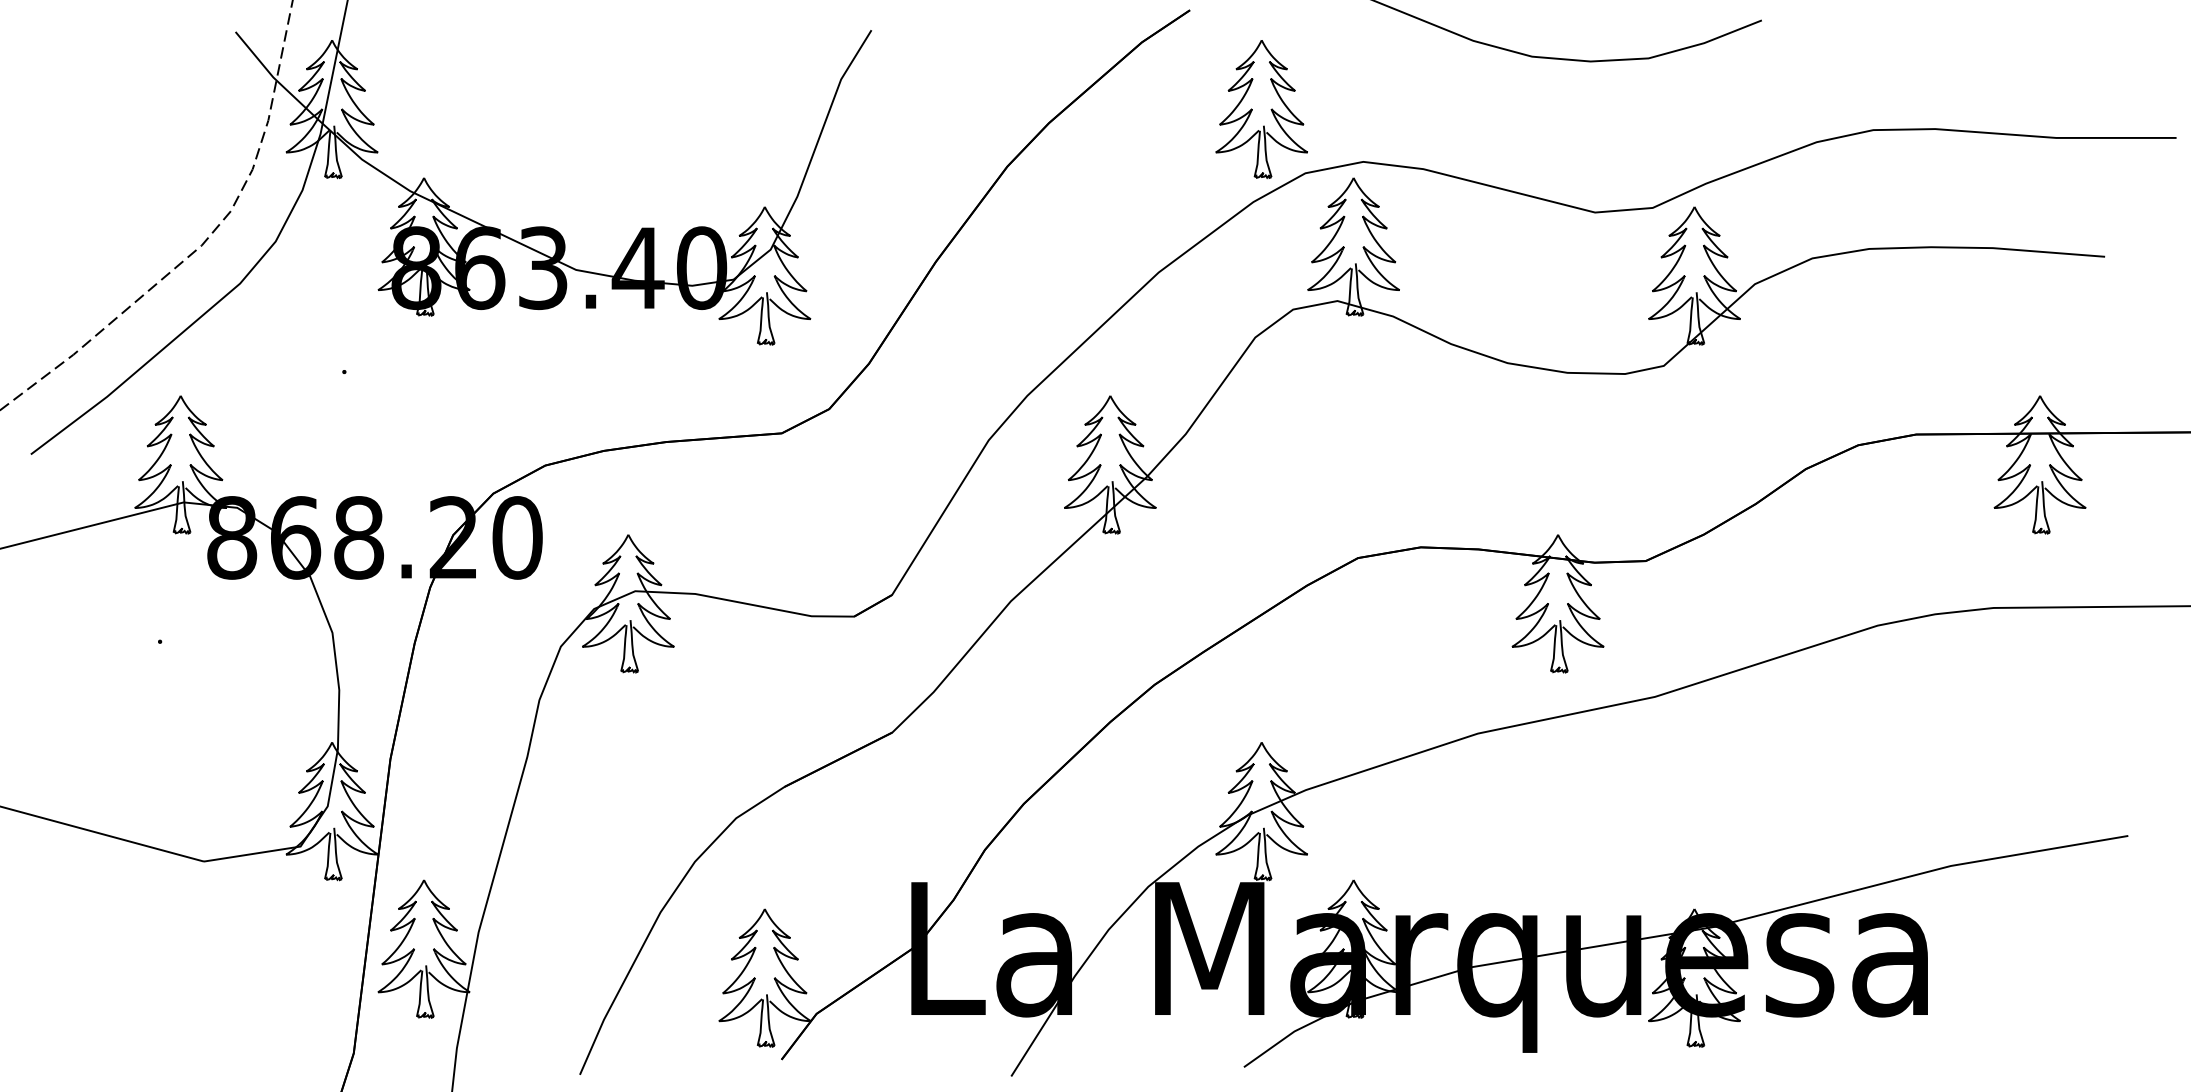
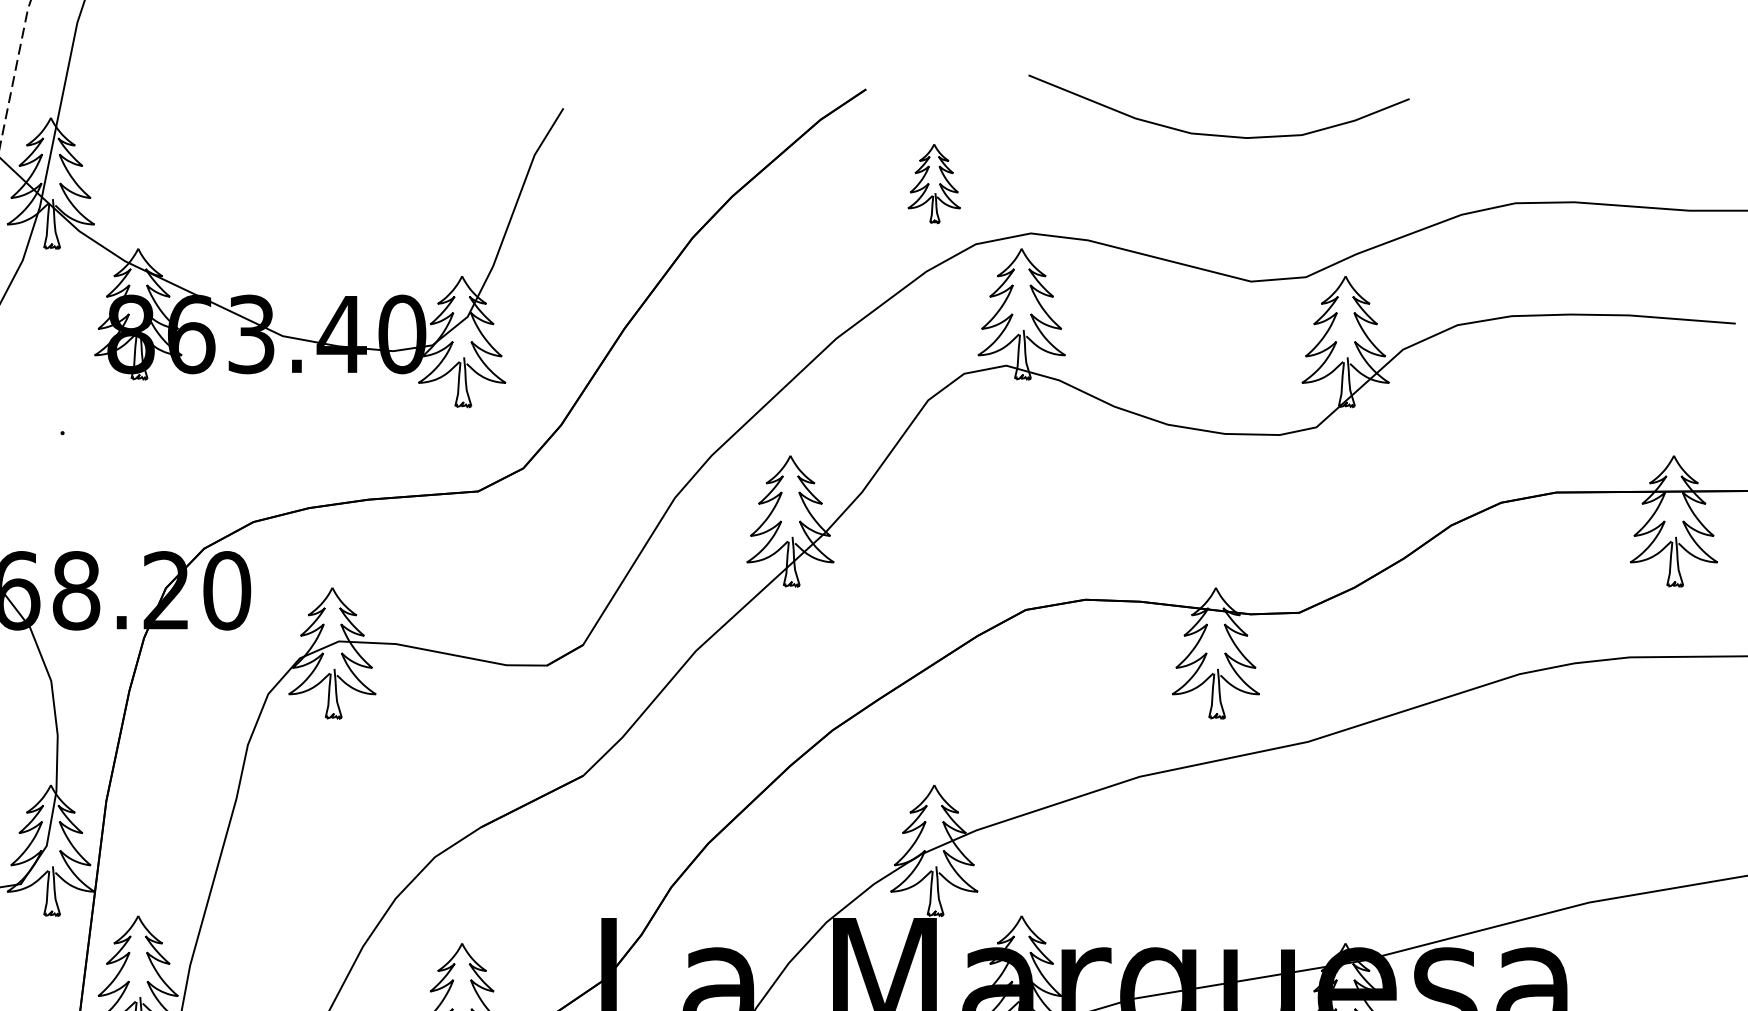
part: (1261, 109) -> (934, 183), size x0.6

